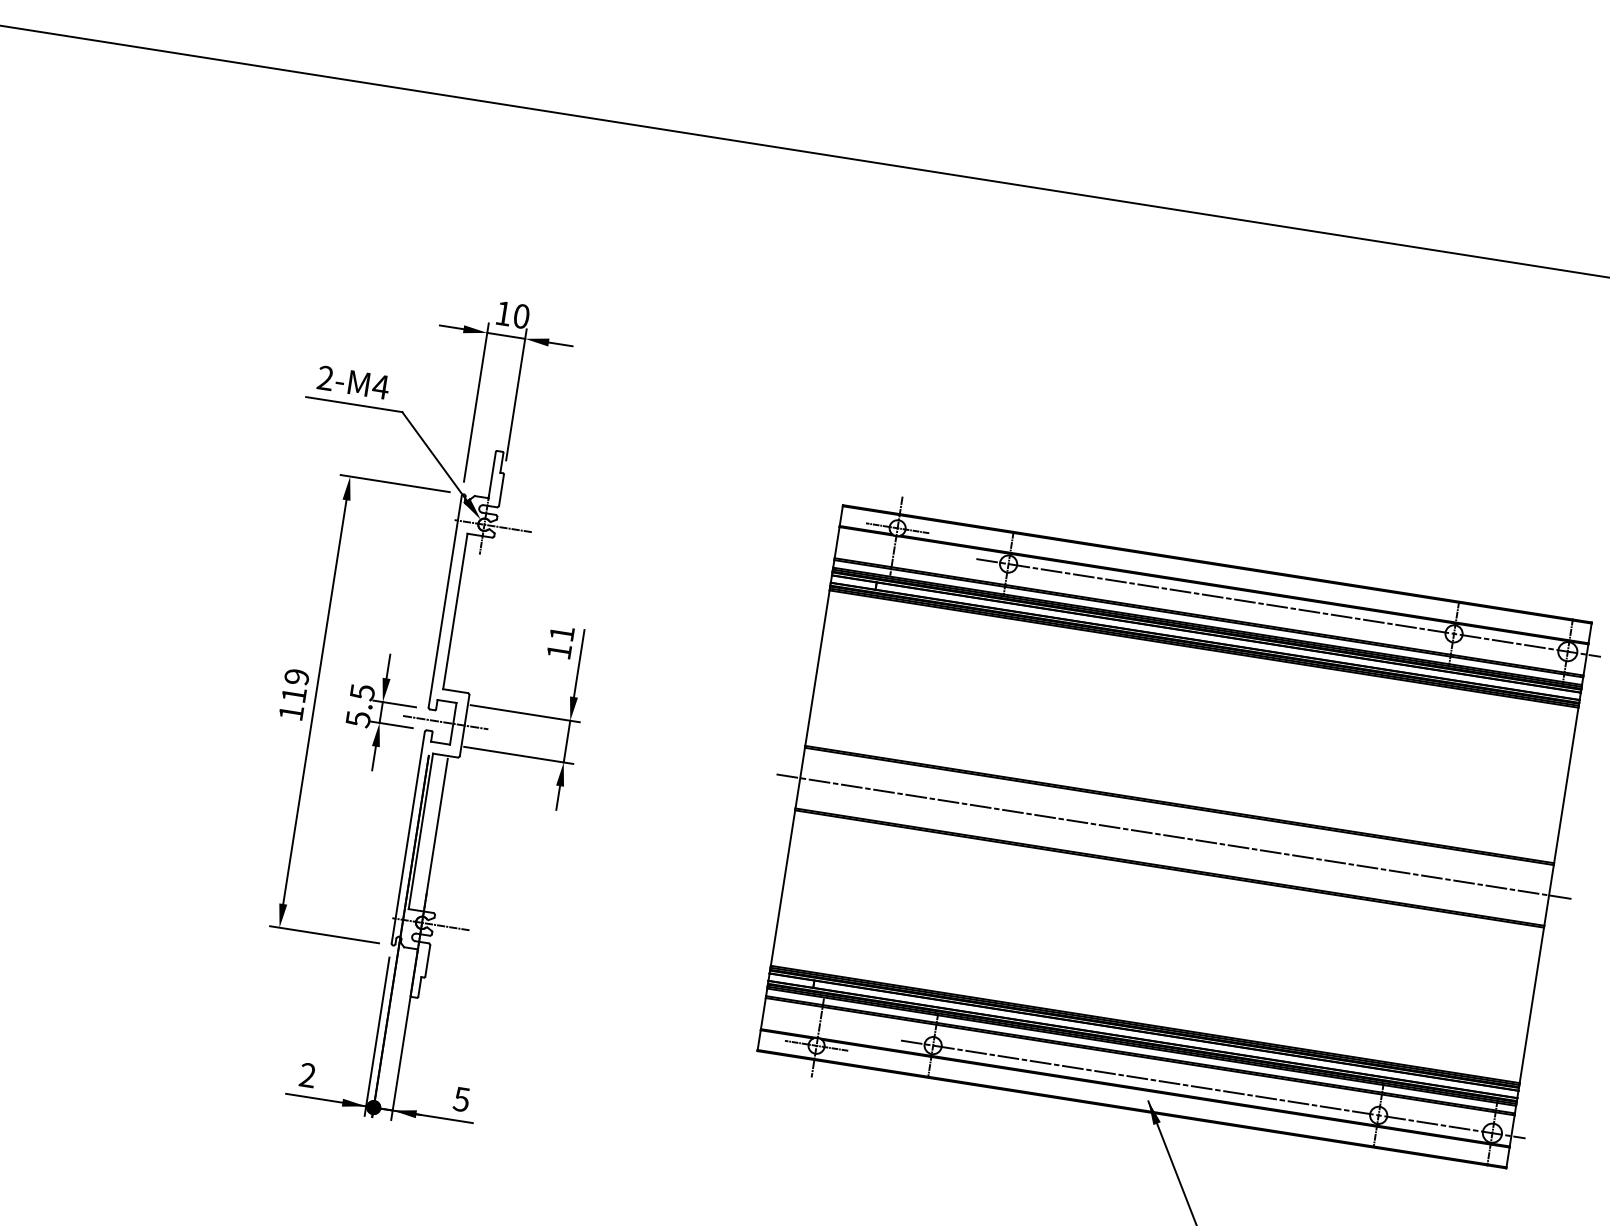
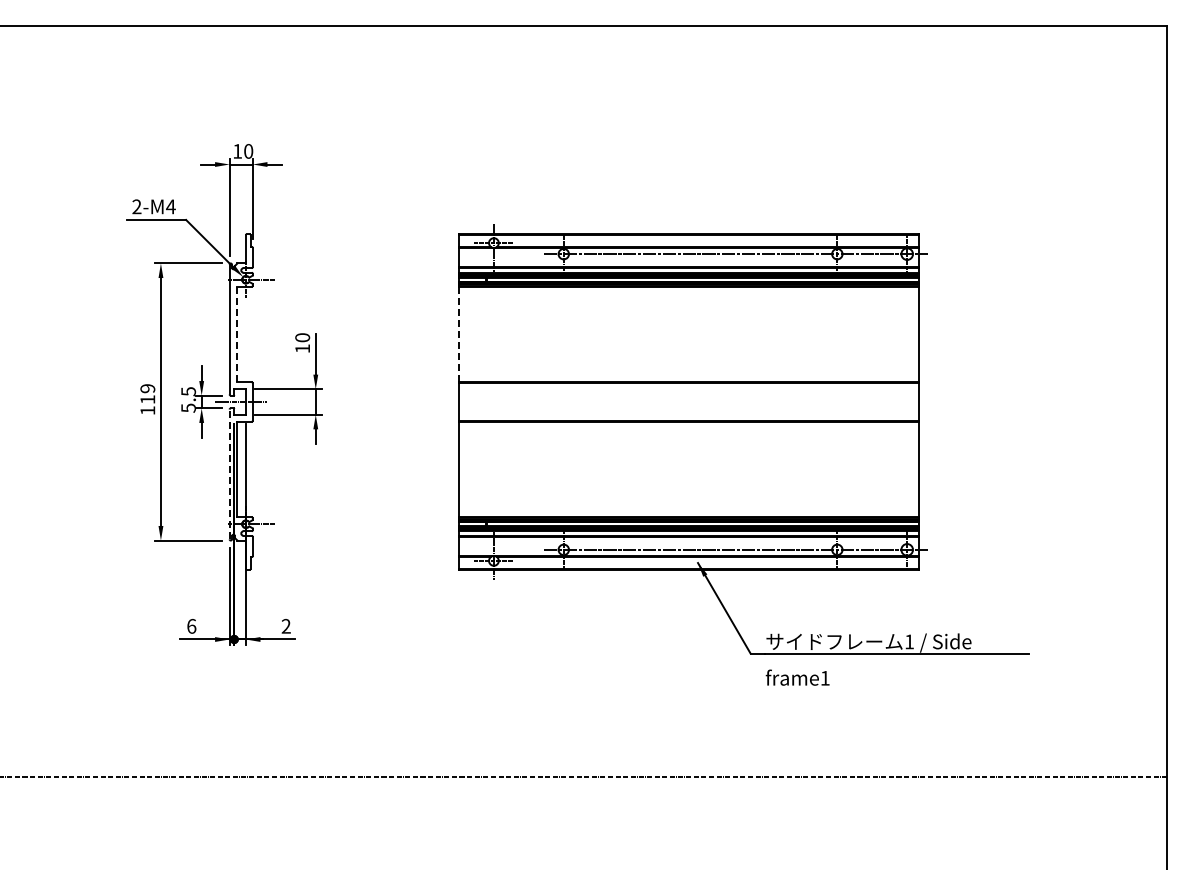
line: (455, 611) -> (236, 334), solid -> dashed
text: (561, 633) -> (302, 337), 11 -> 10
line: (818, 668) -> (459, 334), solid -> dashed
line: (408, 837) -> (229, 474), solid -> dashed
line: (1173, 837) -> (688, 402), removed
text: (307, 1075) -> (191, 626), 2 -> 6
text: (460, 1099) -> (285, 626), 5 -> 2

